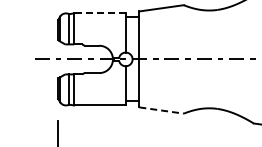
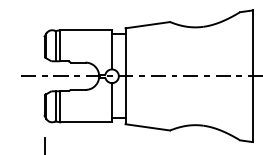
line: (100, 13) -> (86, 30), dashed -> solid
line: (162, 110) -> (148, 127), dashed -> solid

